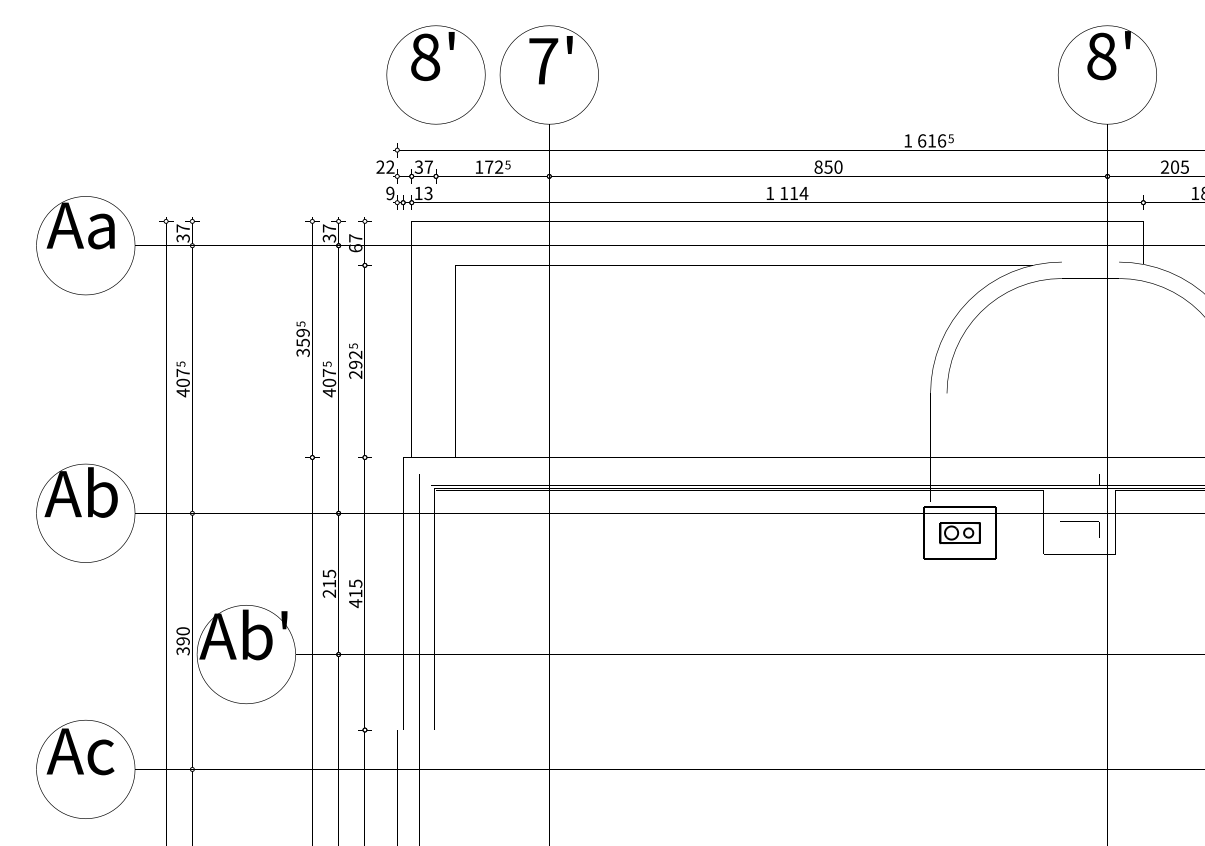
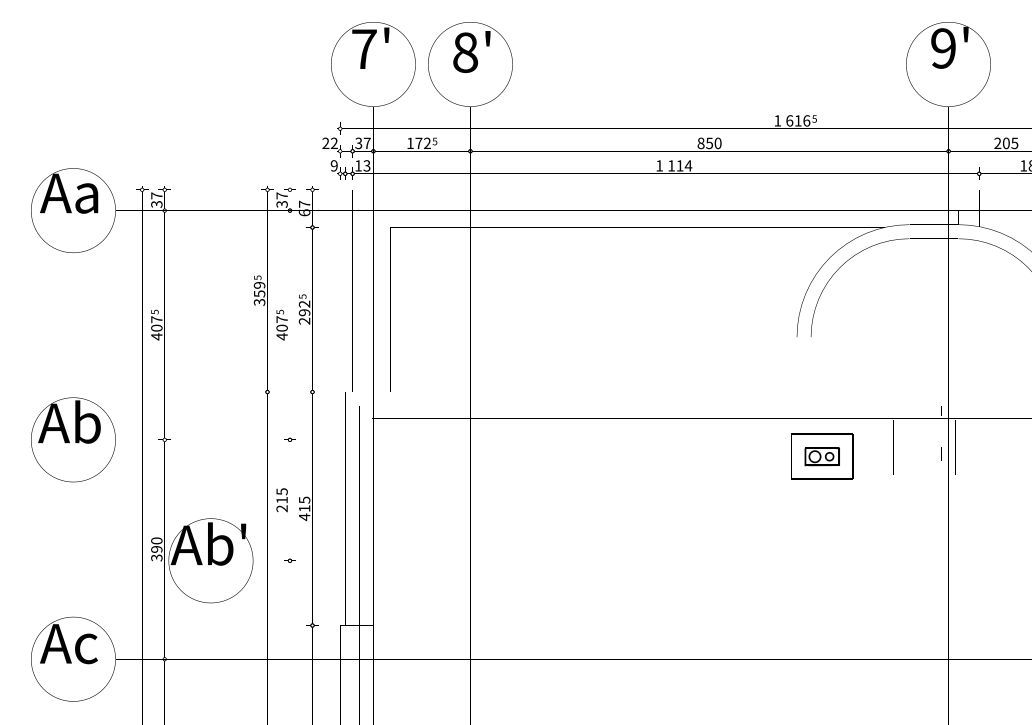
text: (1101, 56) -> (943, 48), 8' -> 9'
text: (425, 57) -> (364, 49), 8' -> 7'
text: (543, 61) -> (465, 52), 7' -> 8'

